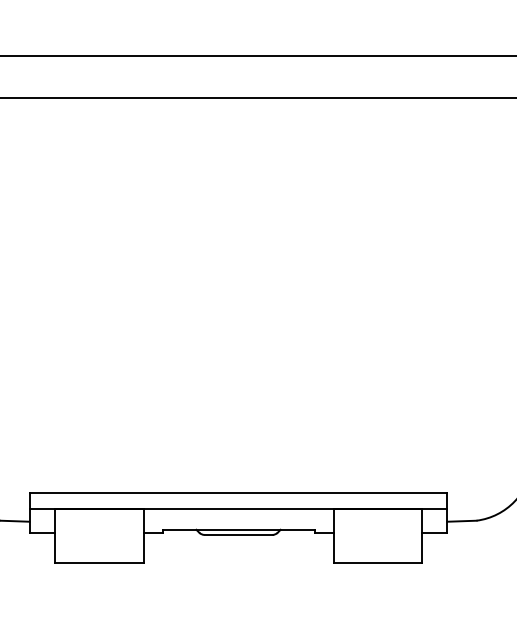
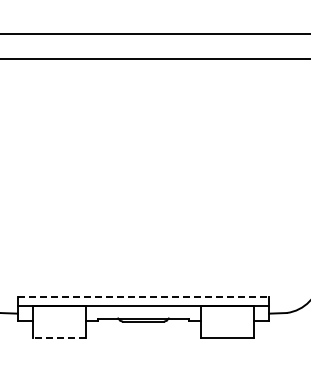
line: (238, 493) -> (143, 296), solid -> dashed
line: (98, 563) -> (59, 338), solid -> dashed

